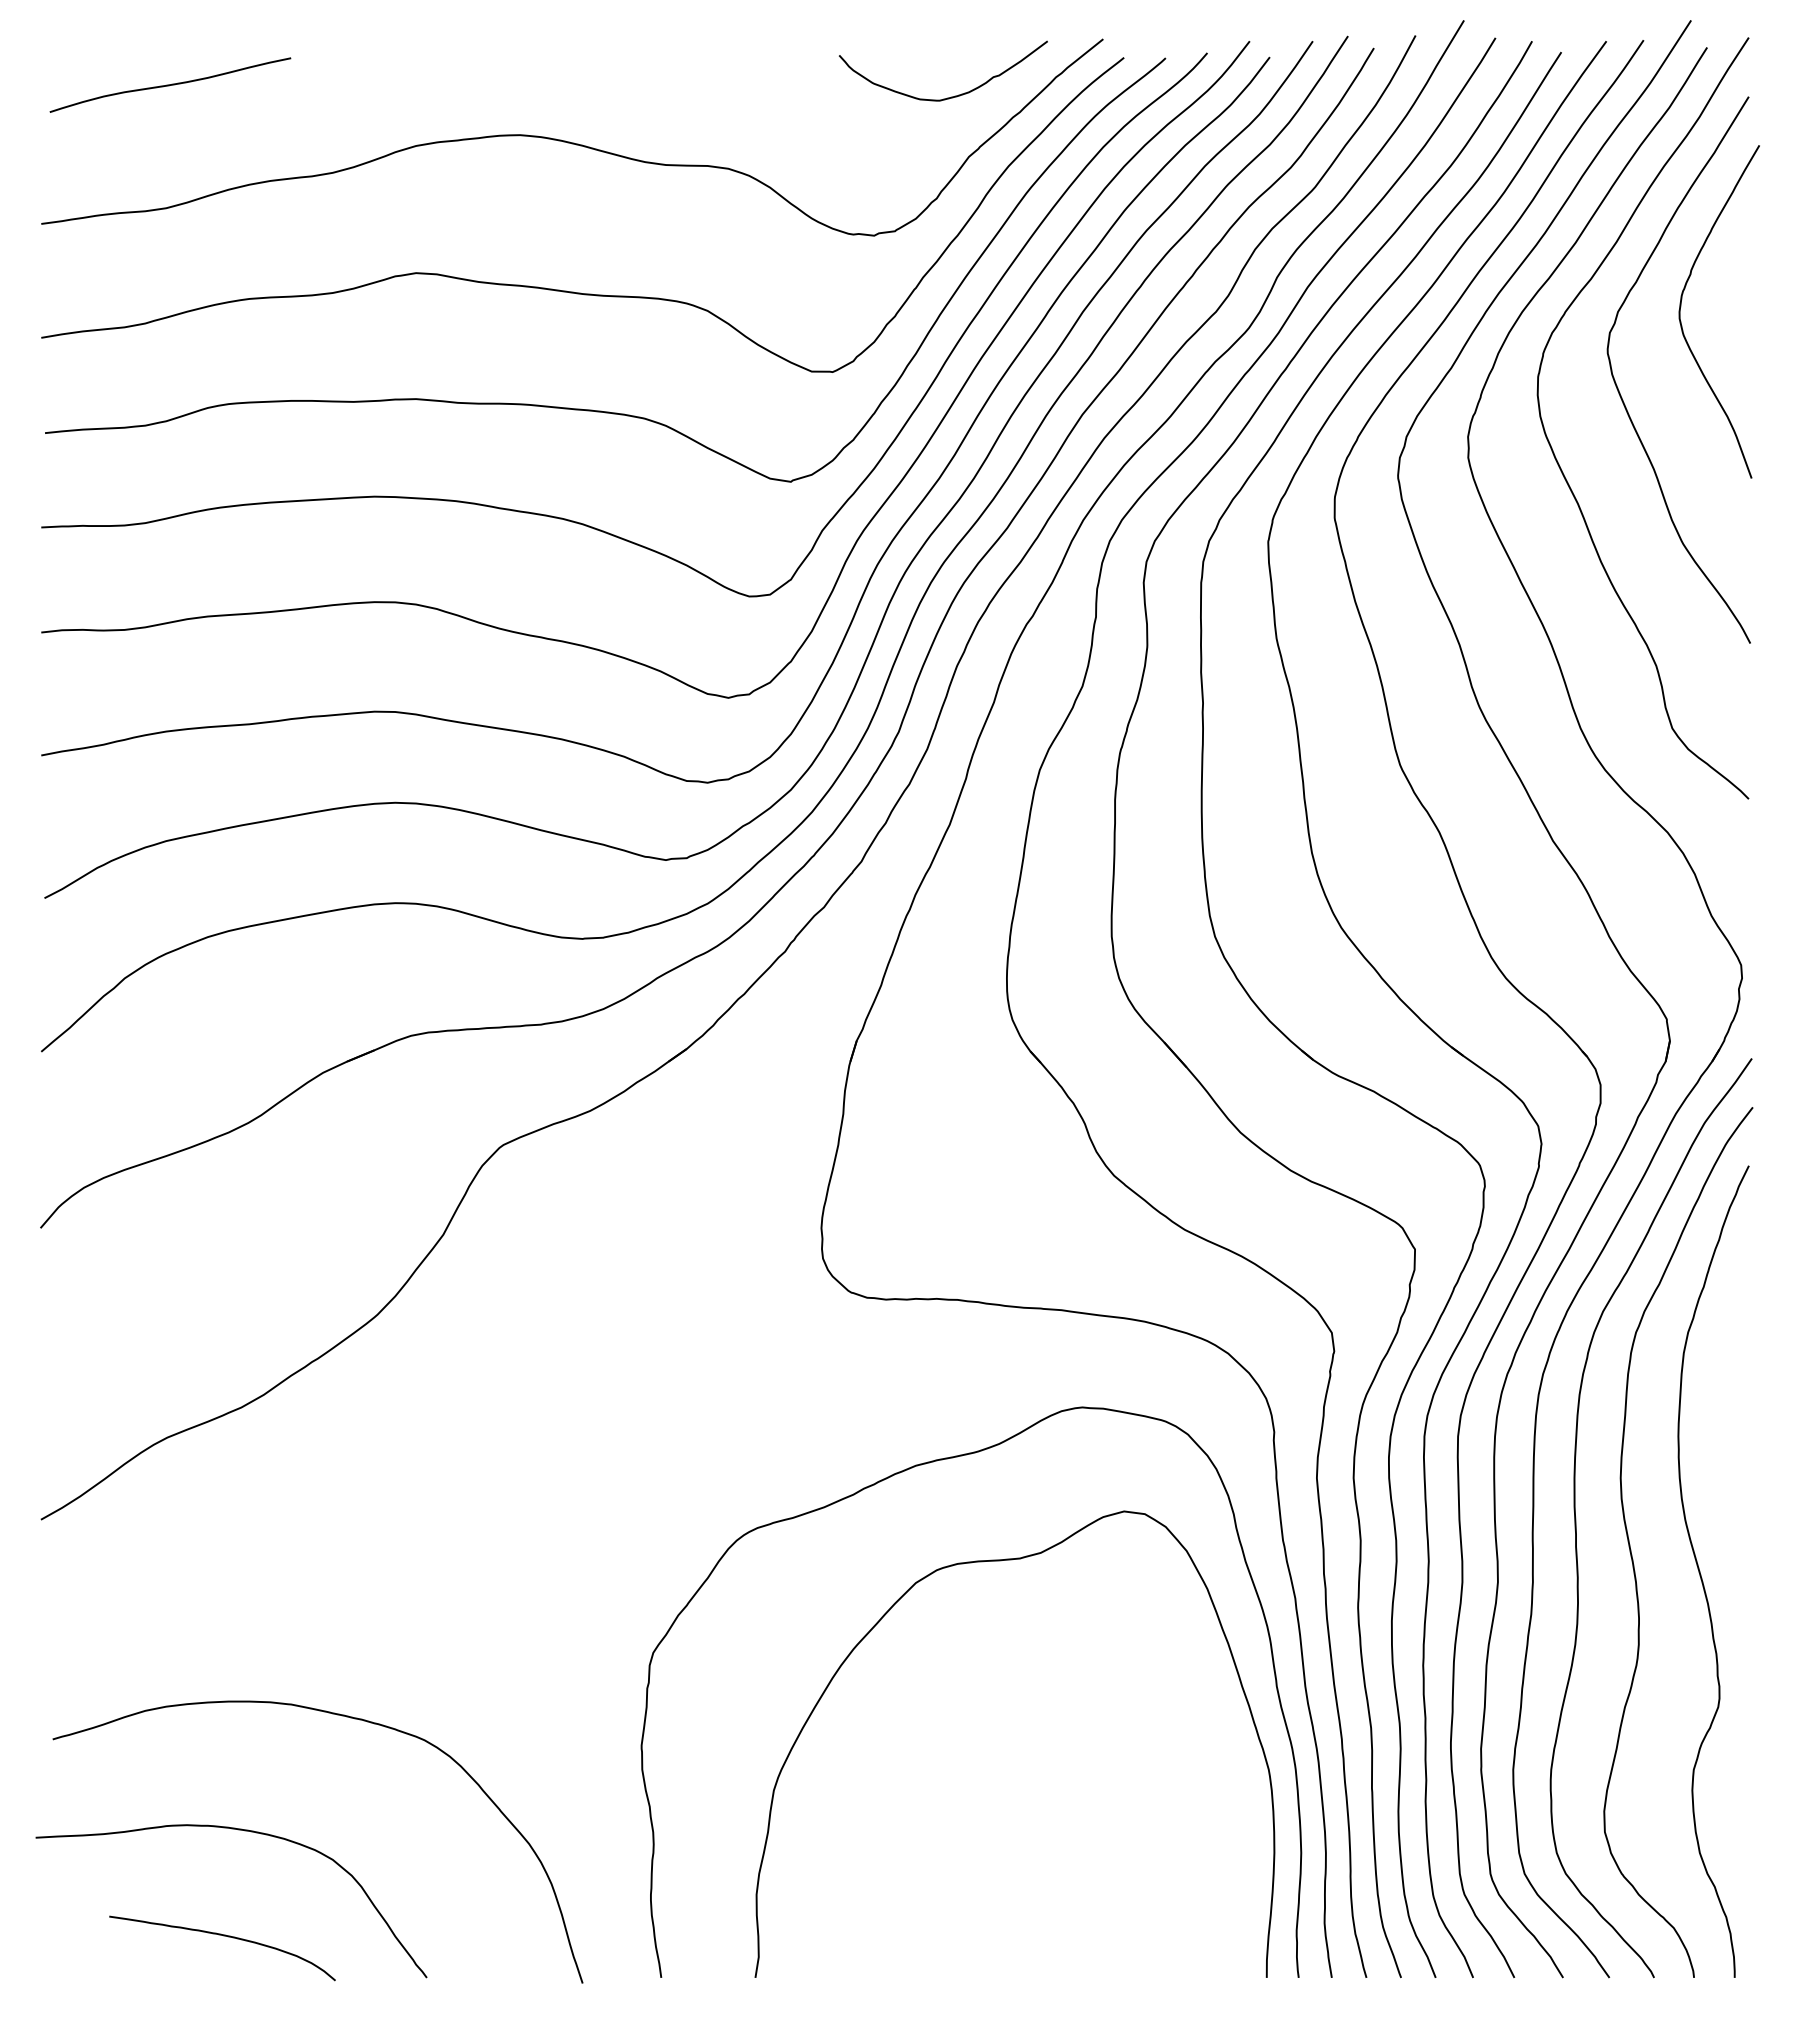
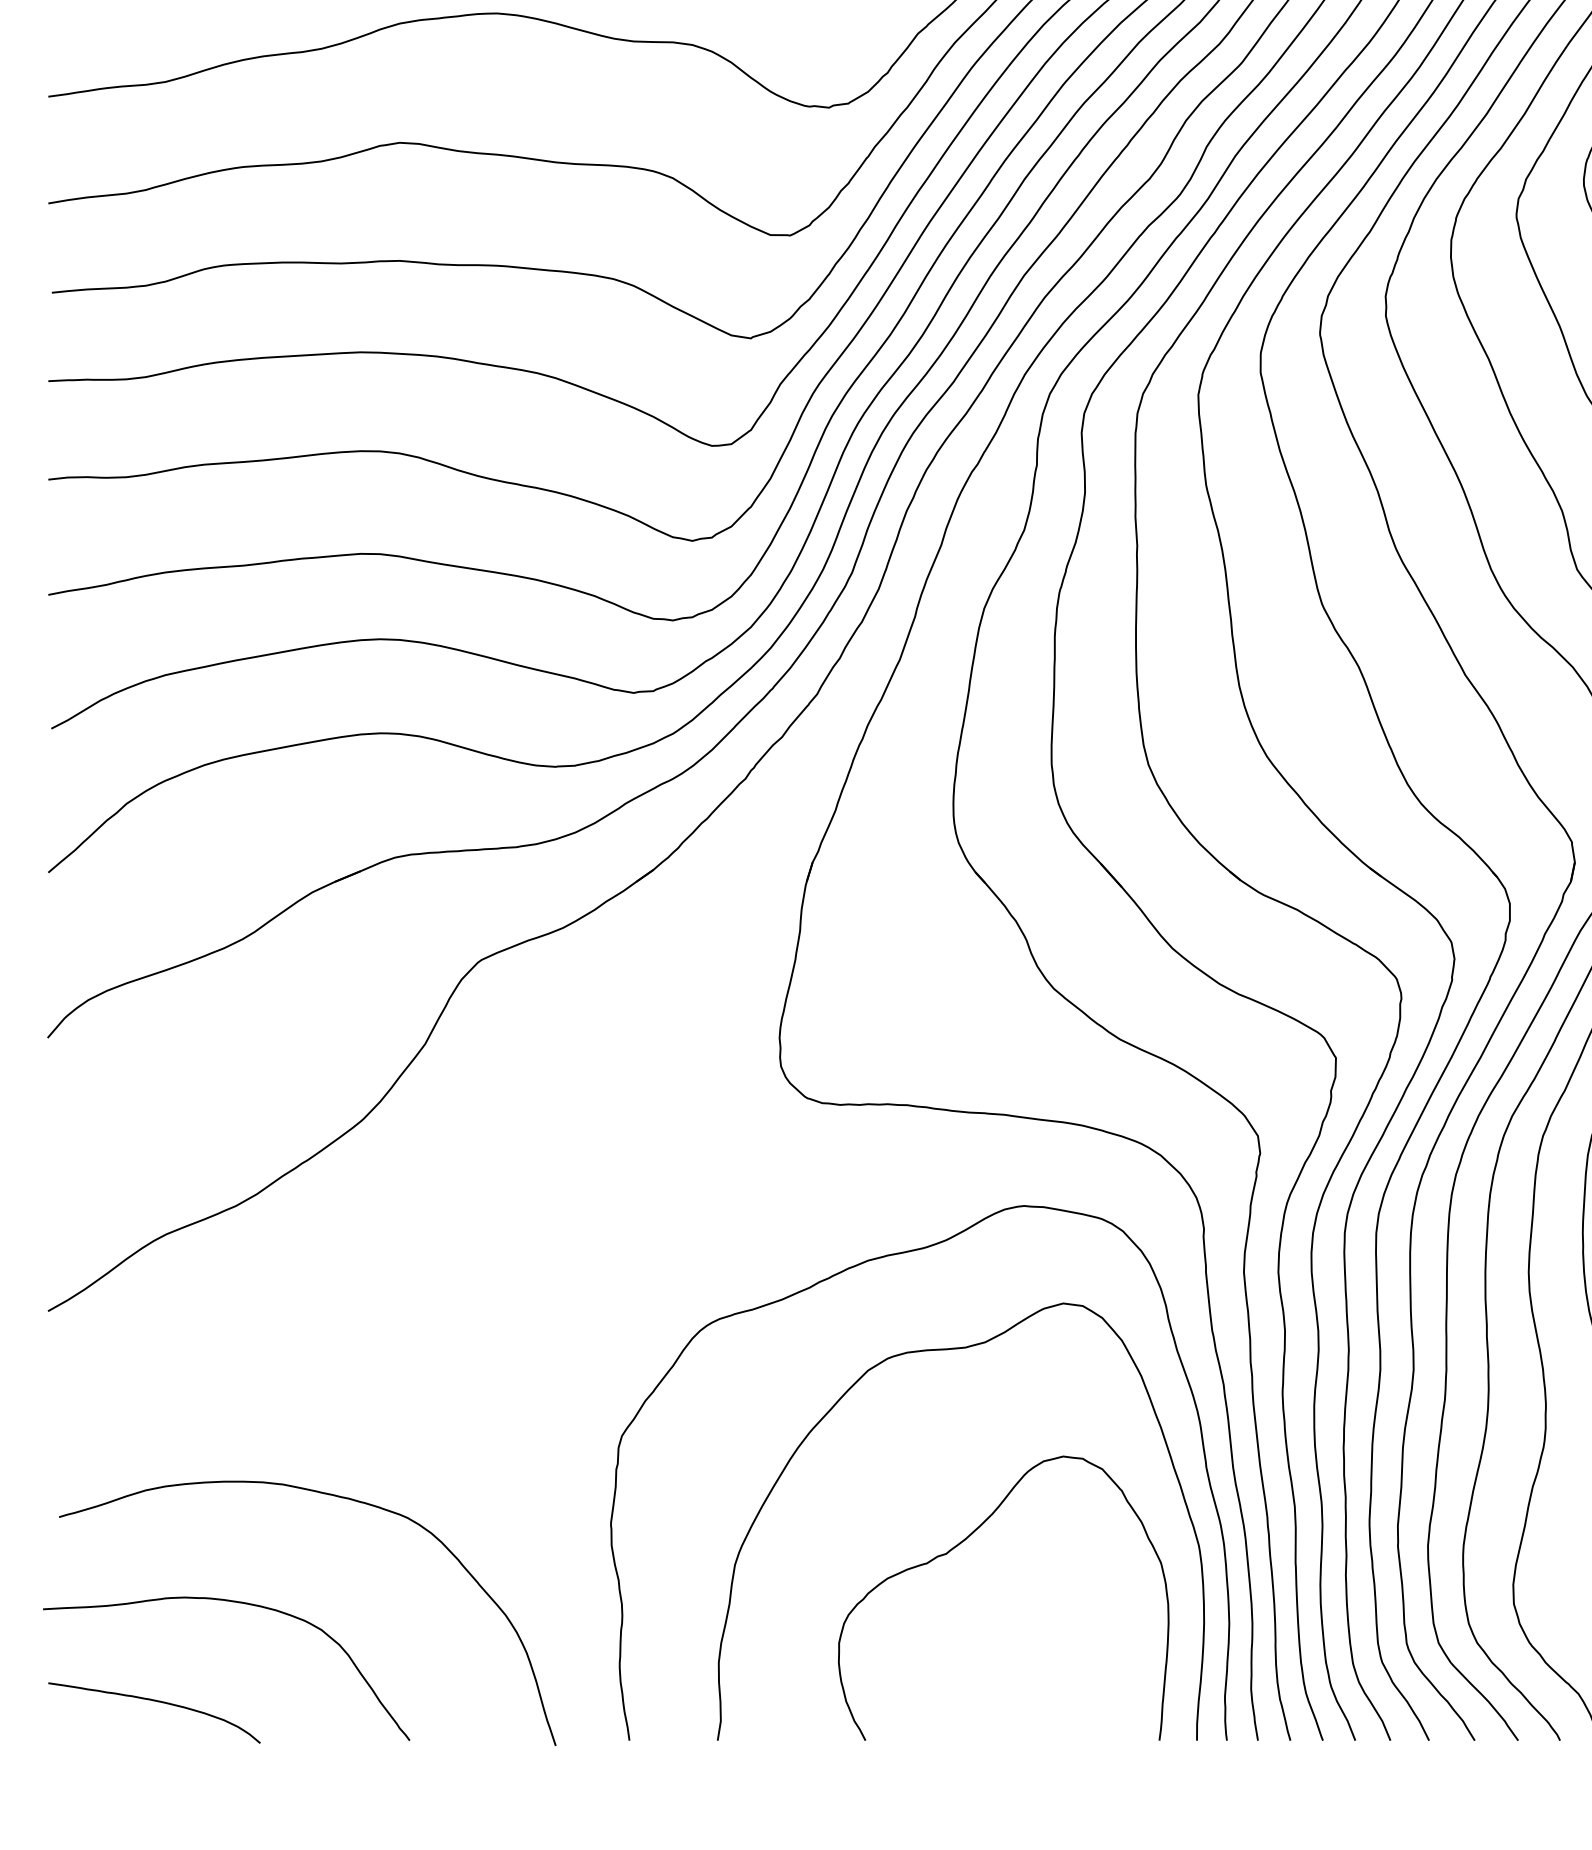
curve: (1018, 1765) -> (964, 1541), added
curve: (223, 1936) -> (155, 1701), moved

